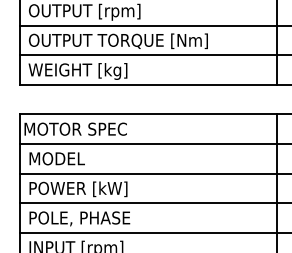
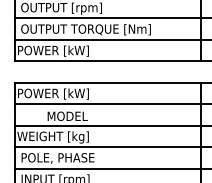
text: (75, 71) -> (54, 51), WEIGHT [kg] -> POWER [kW]
text: (76, 129) -> (55, 93), MOTOR SPEC -> POWER [kW]
text: (56, 158) -> (67, 116), moved
text: (75, 189) -> (54, 137), POWER [kW] -> WEIGHT [kg]

